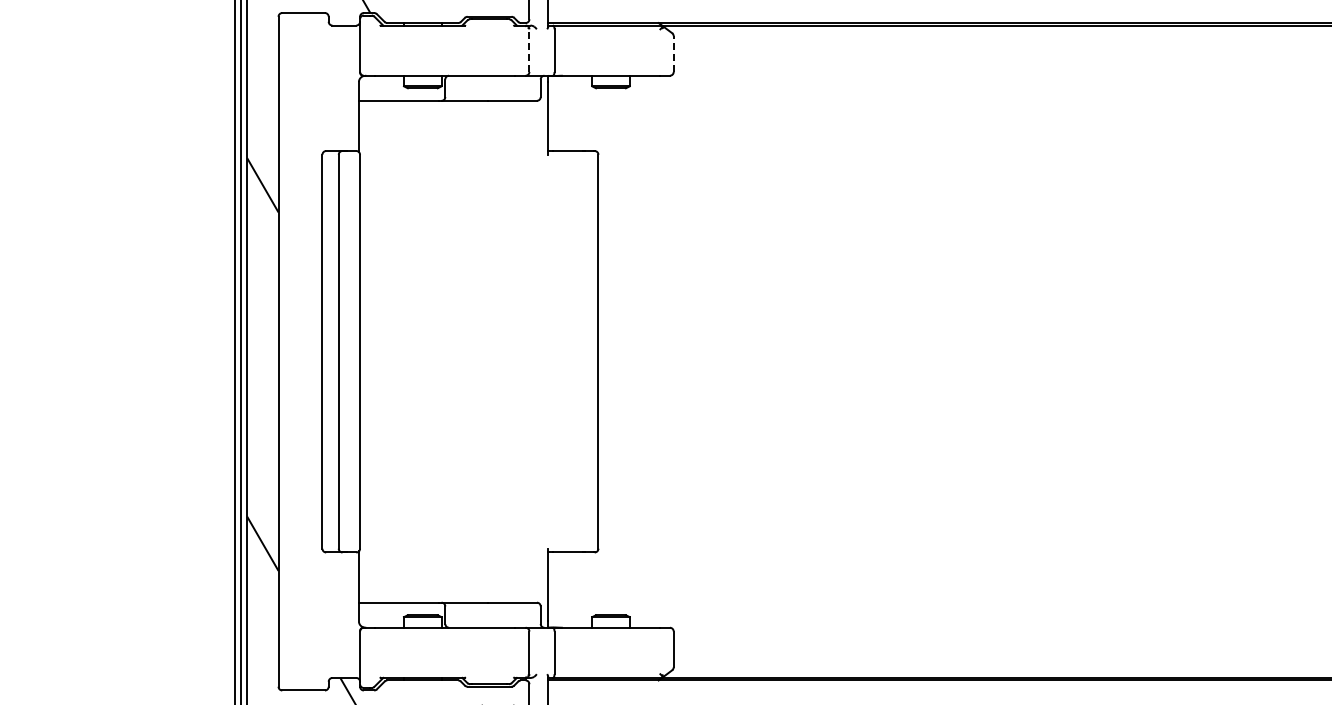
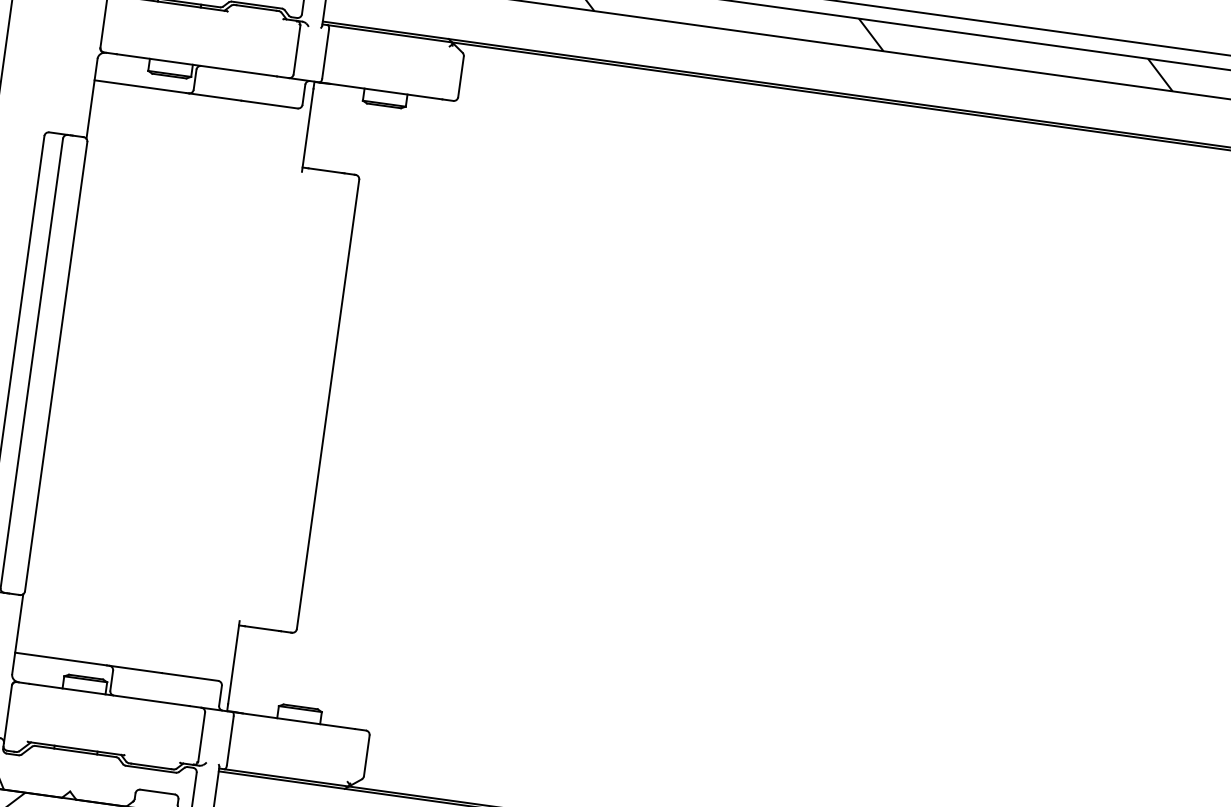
line: (529, 50) -> (297, 49), dashed -> solid
line: (673, 54) -> (460, 77), dashed -> solid

